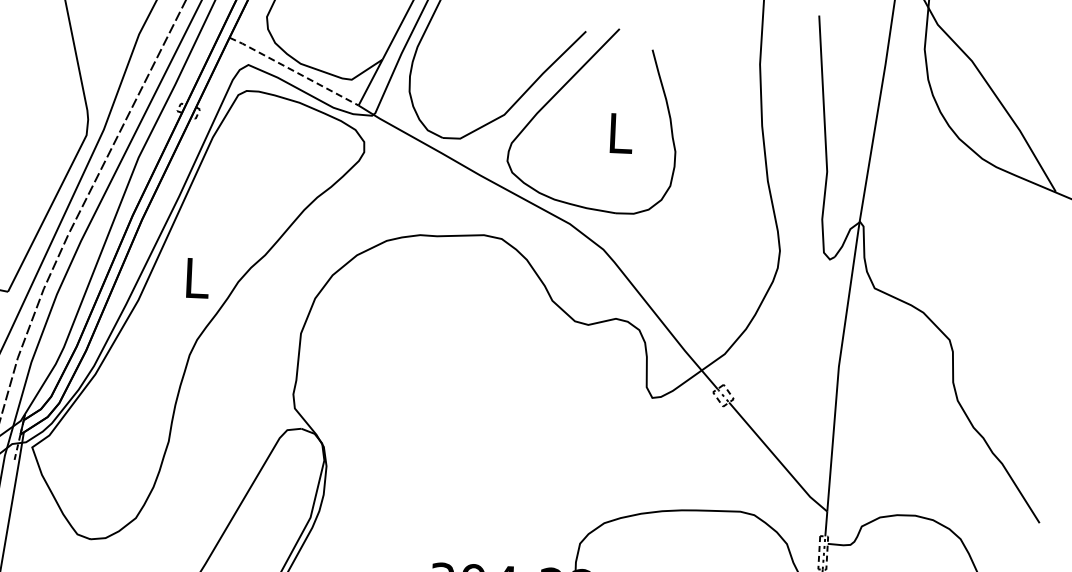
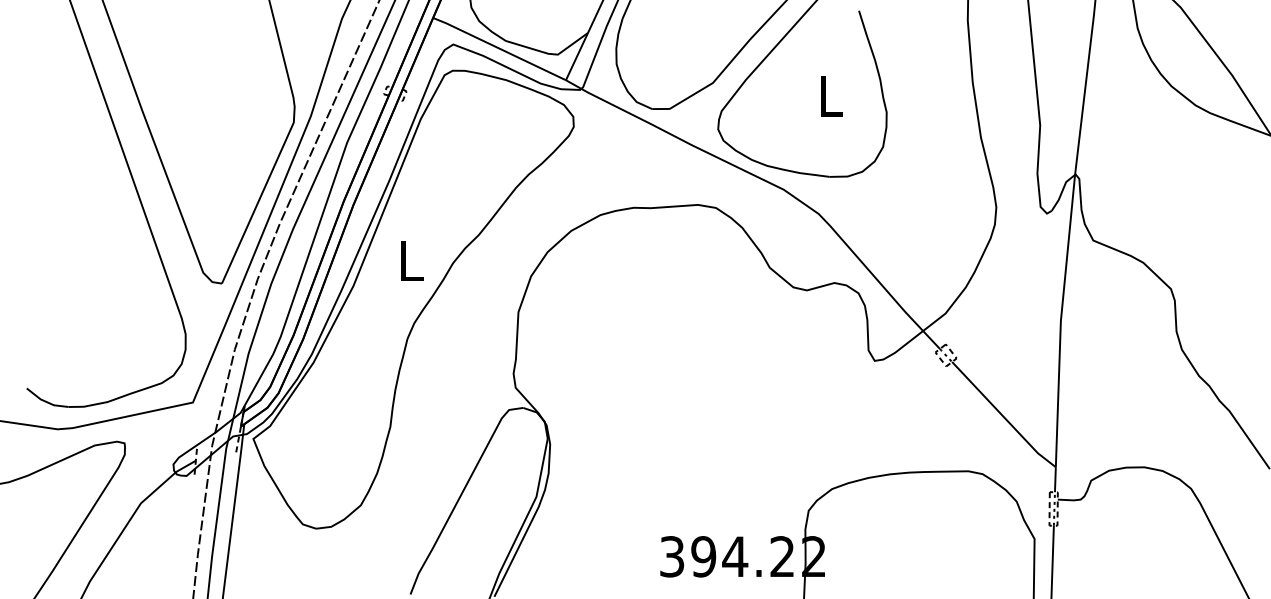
line: (294, 71) -> (499, 48), dashed -> solid

